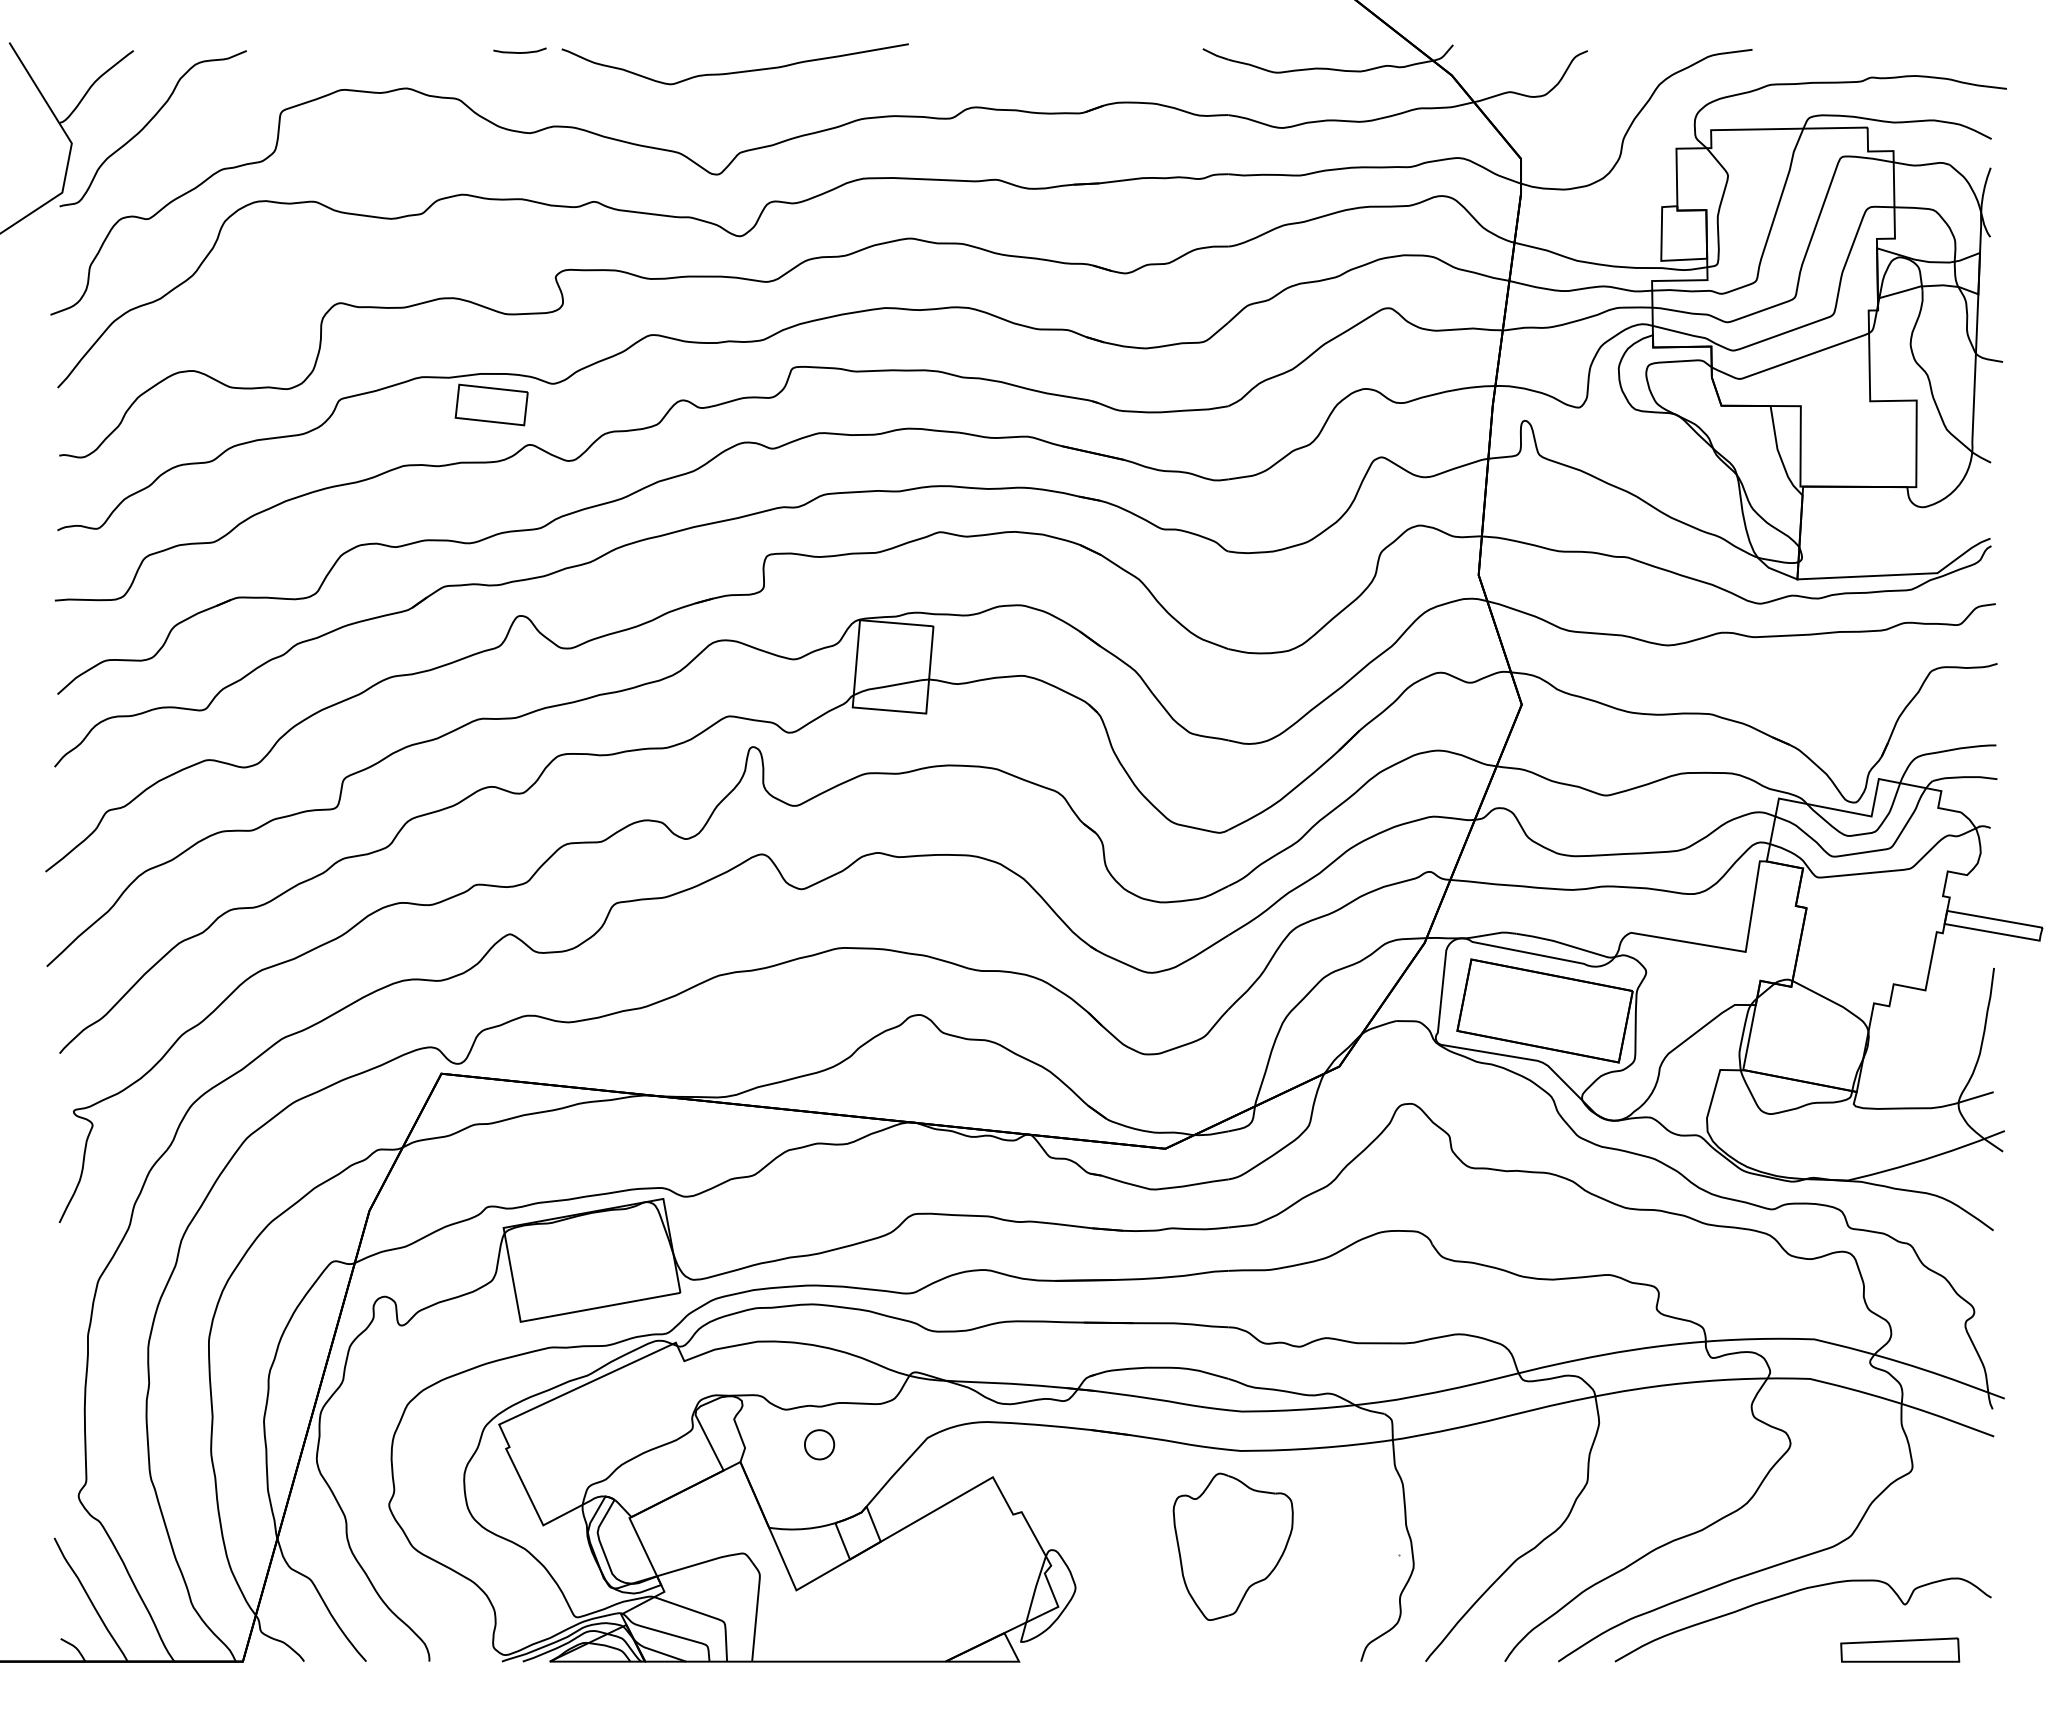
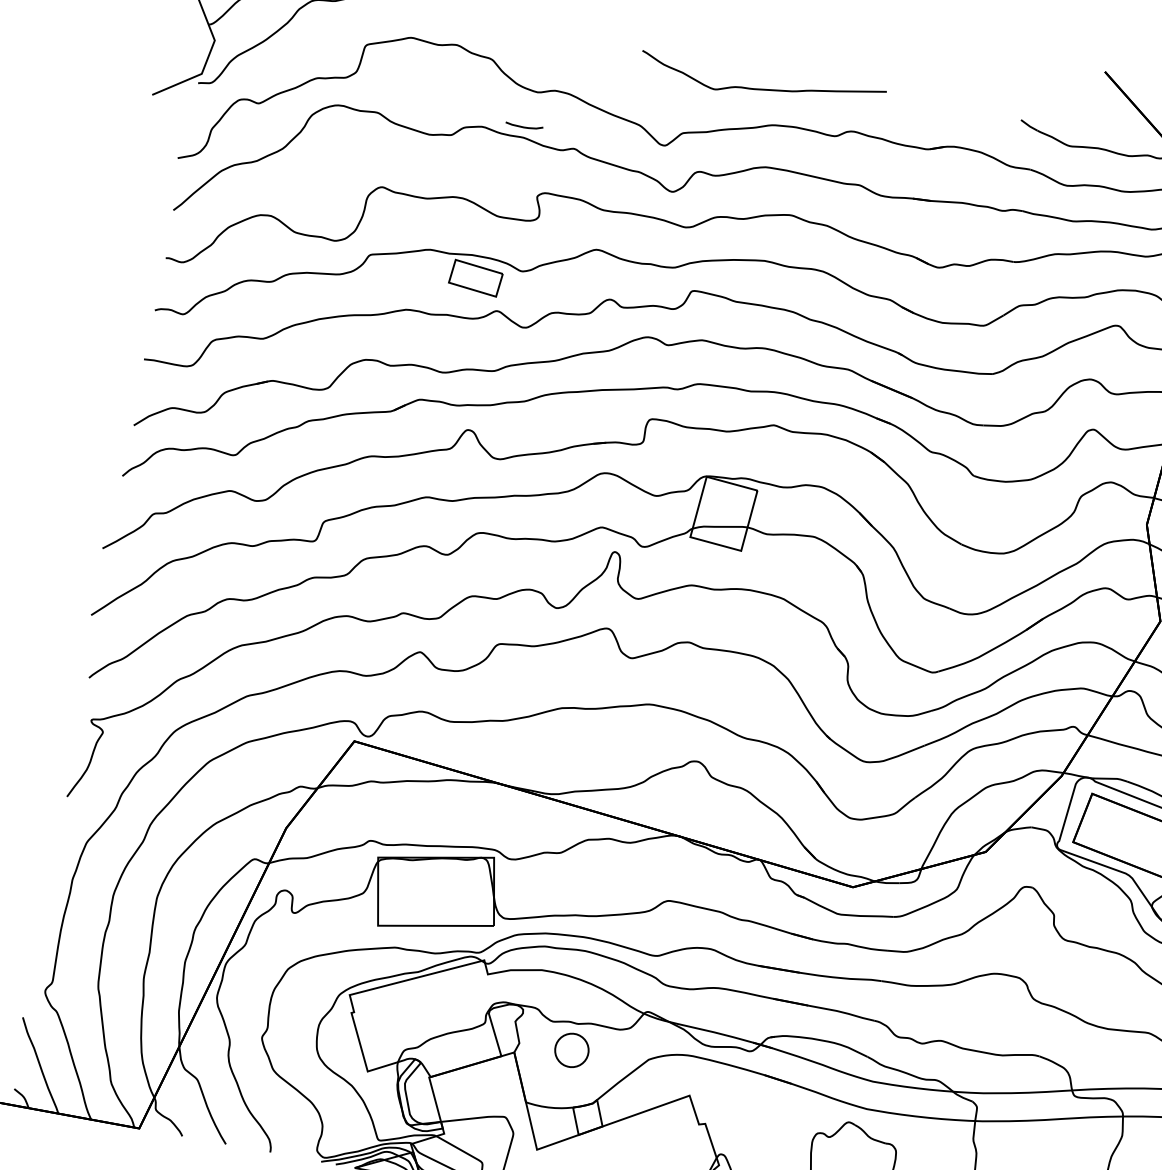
curve: (519, 52) -> (523, 127), moved
curve: (735, 71) -> (761, 88), moved
part: (819, 1444) -> (572, 1050), size x1.6

